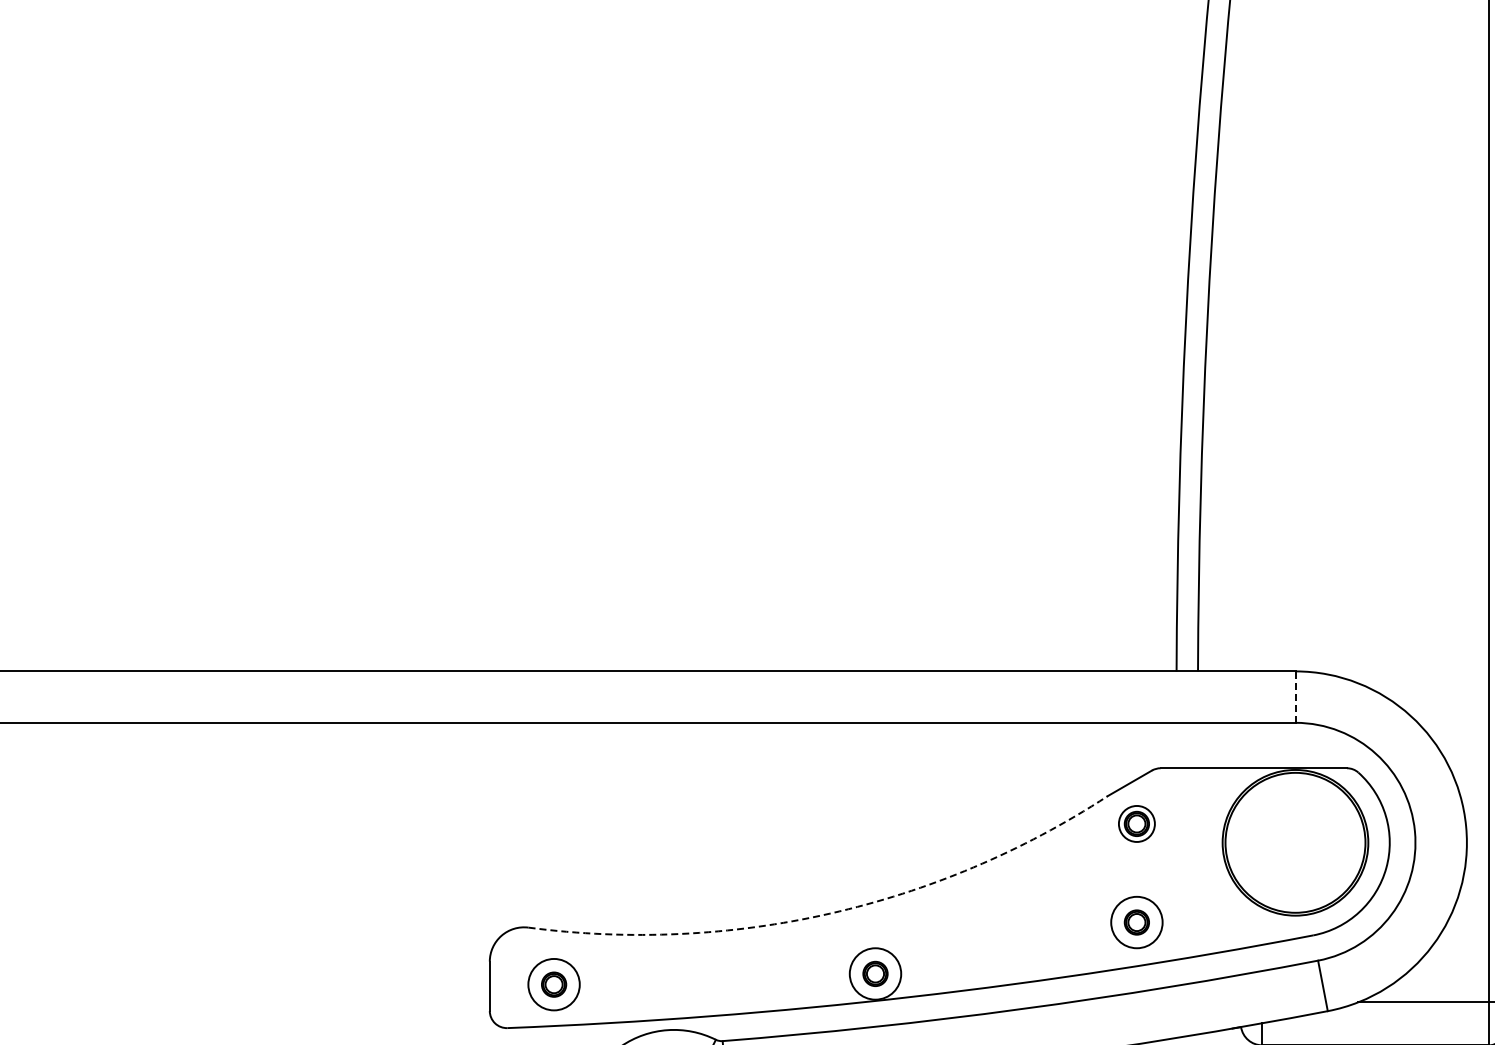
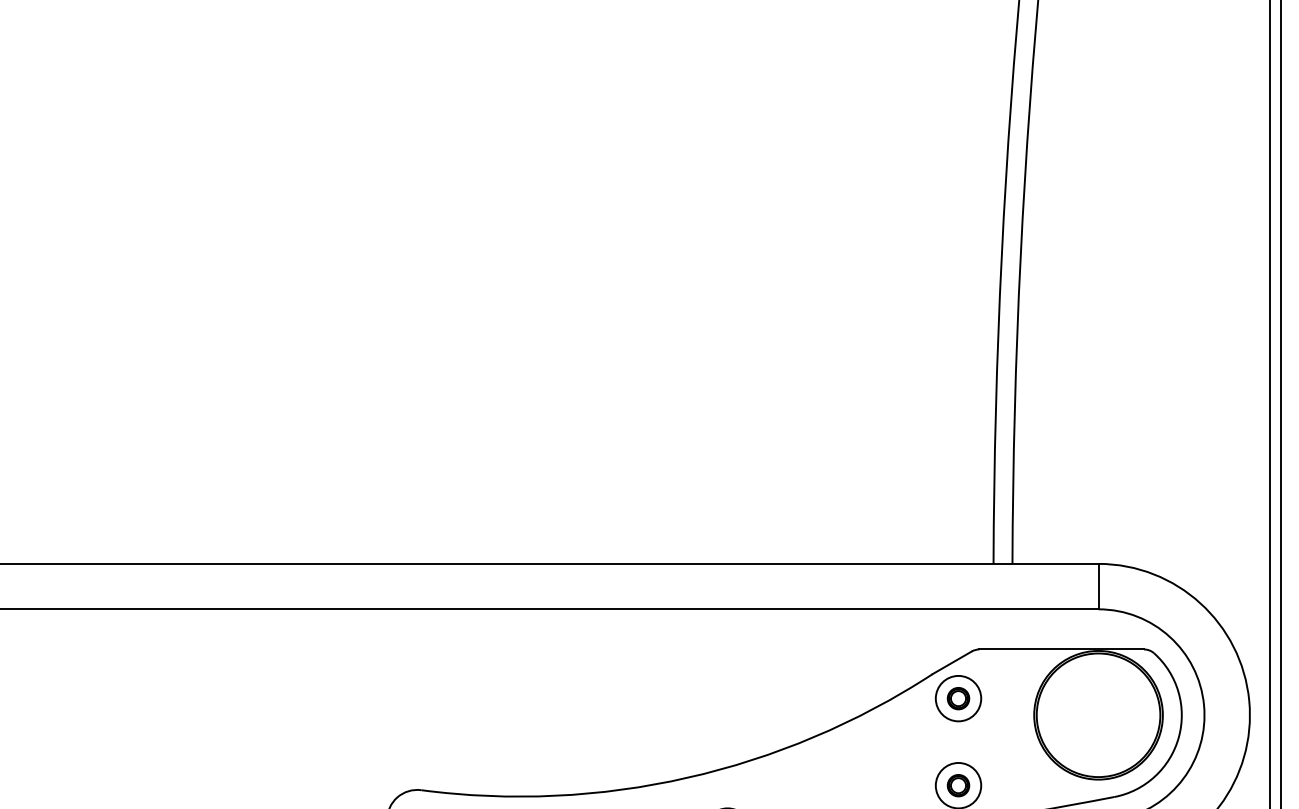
line: (1295, 697) -> (1098, 586), dashed -> solid
circle: (1136, 823) -> (958, 698), size x1.43
arc: (829, 913) -> (687, 777), dashed -> solid

